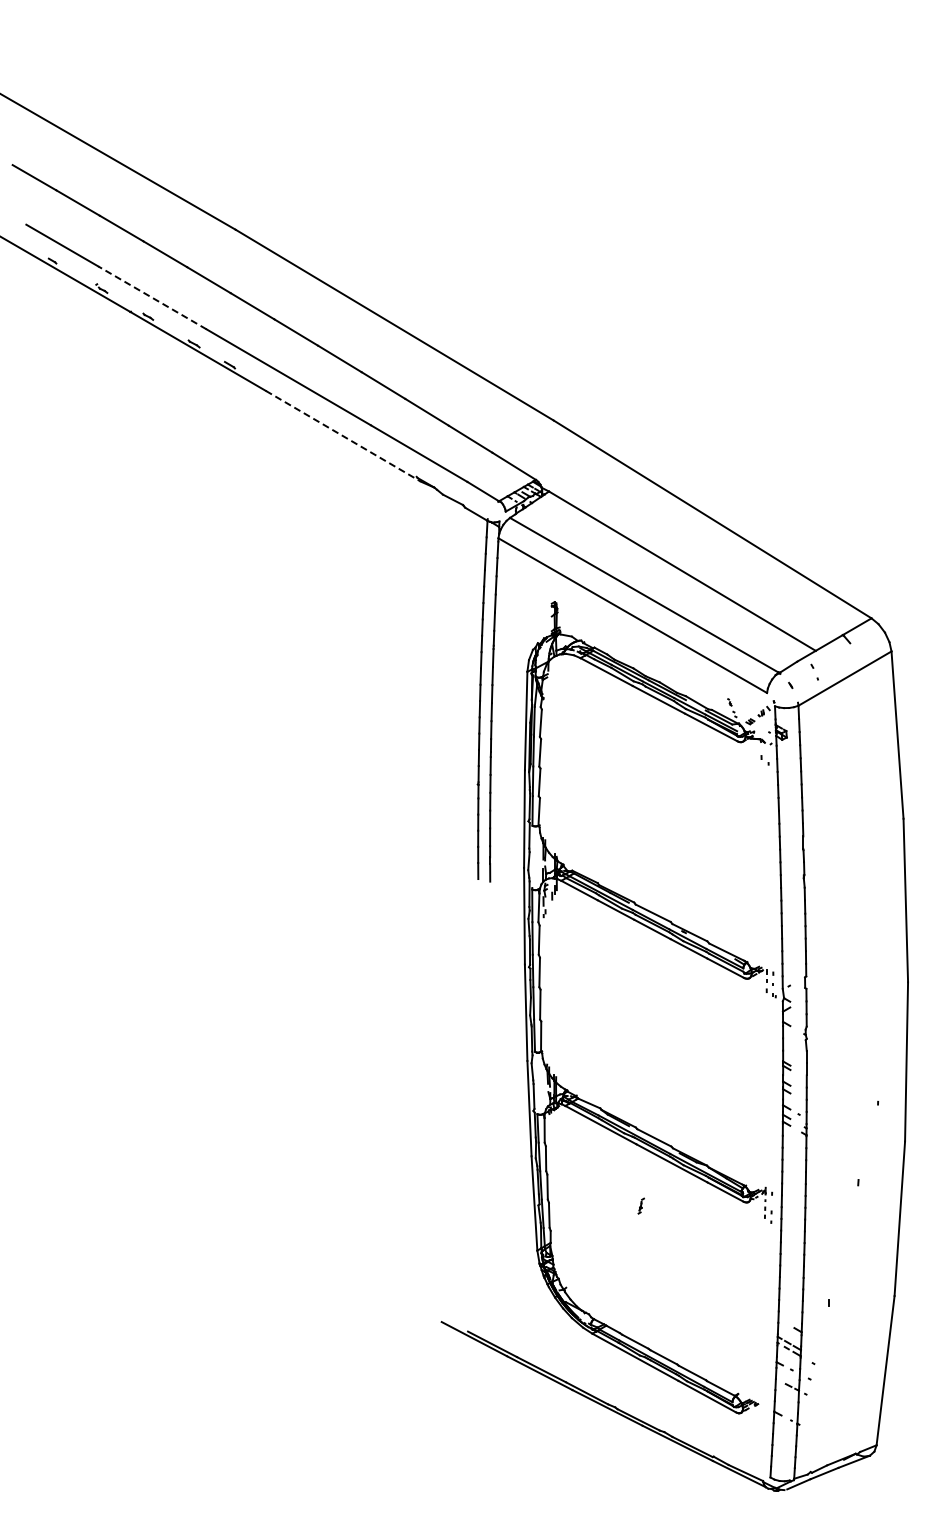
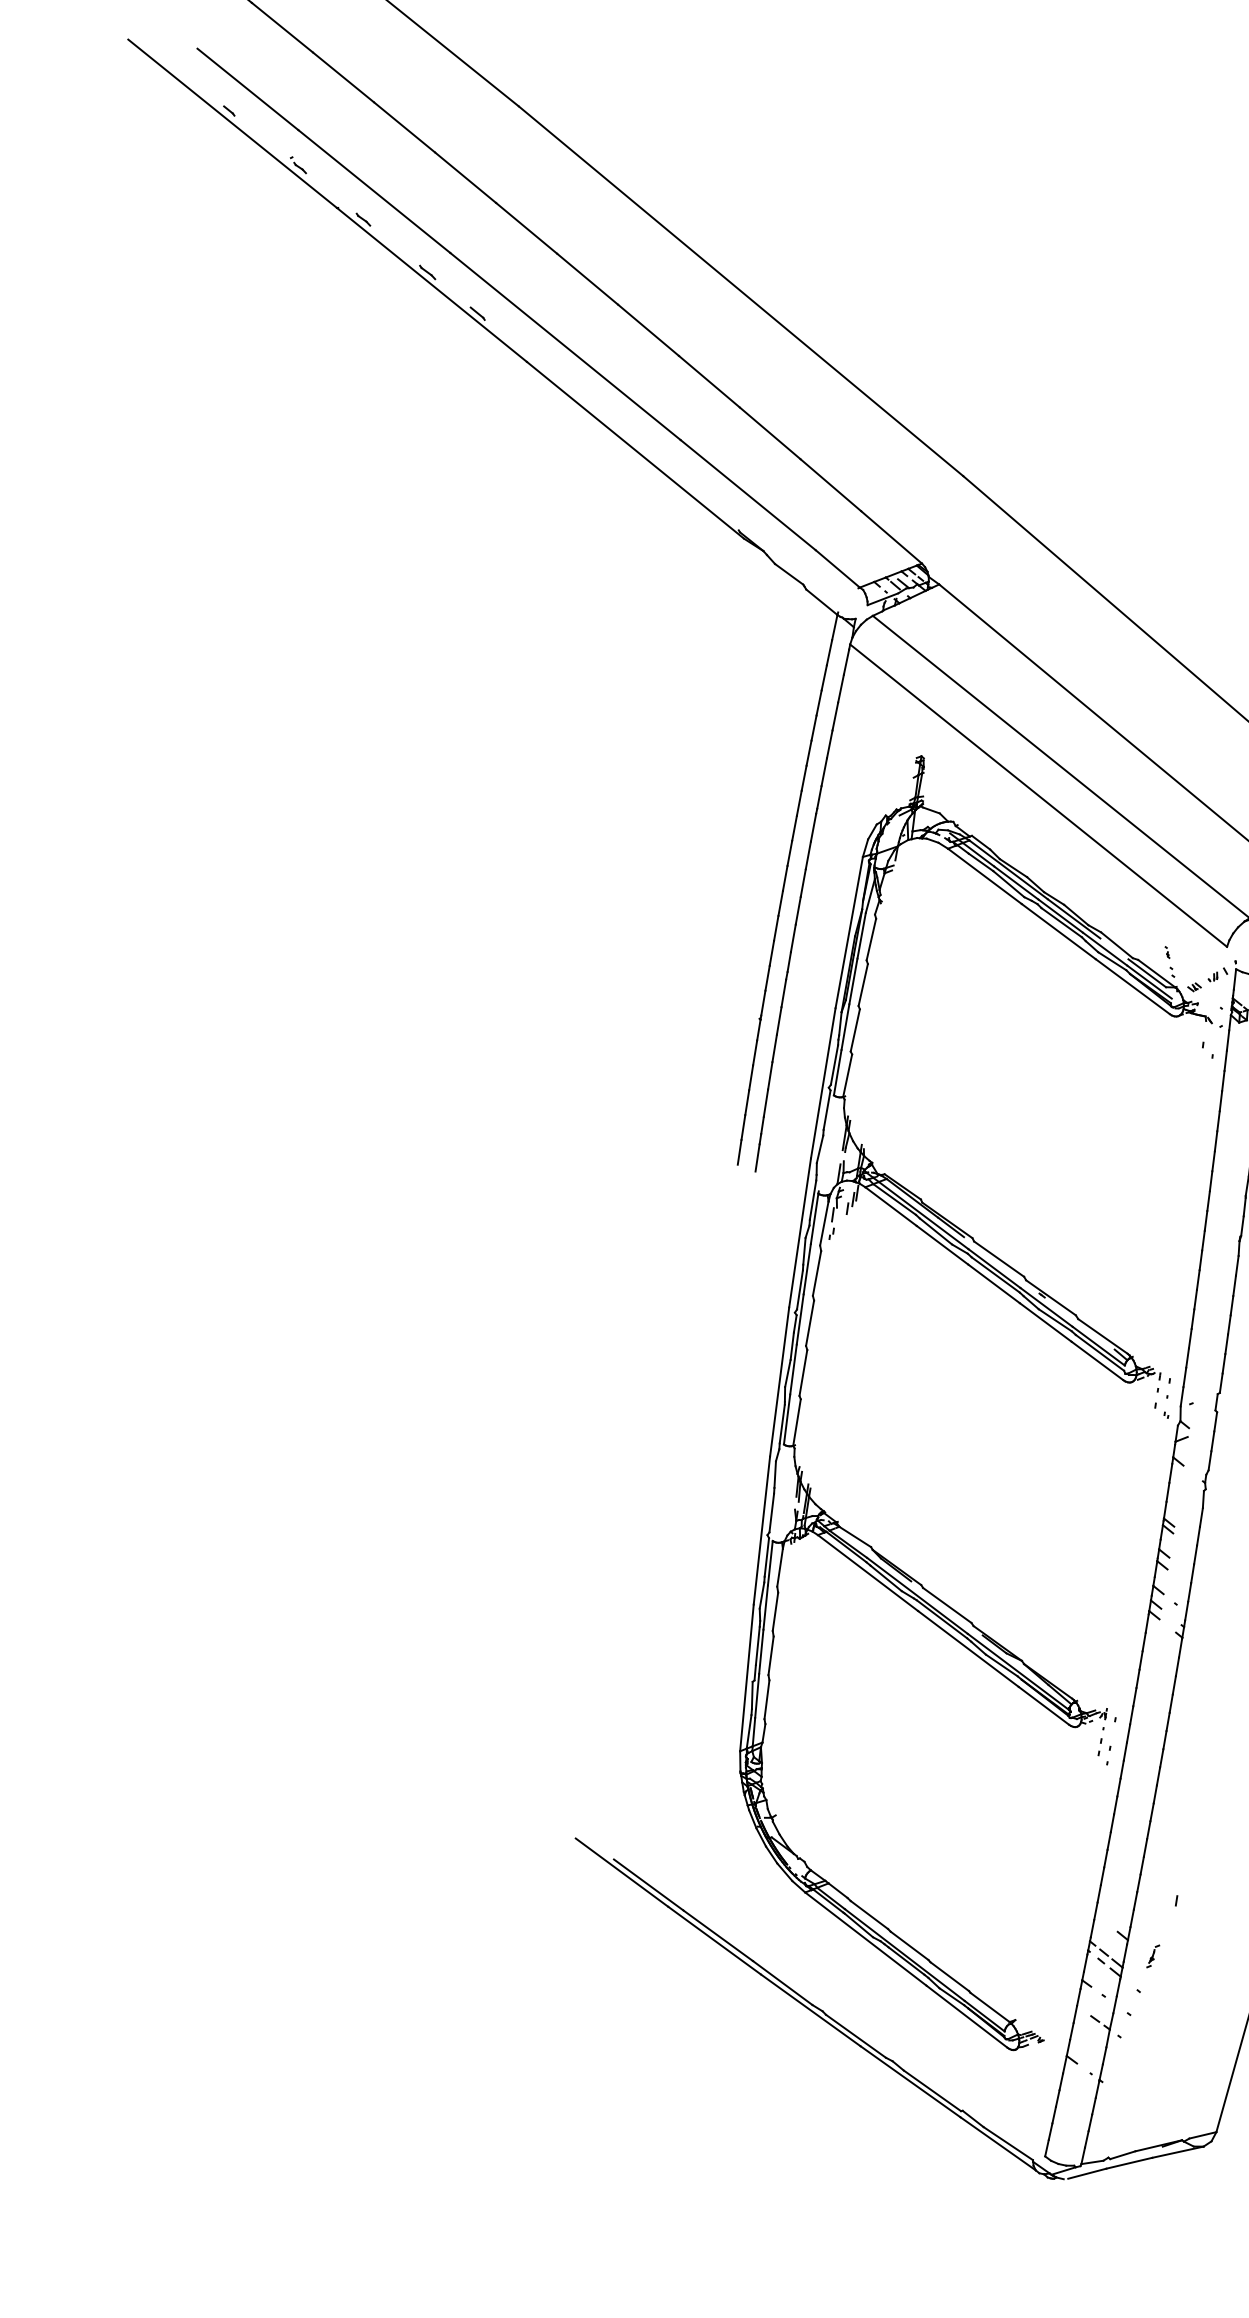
line: (152, 297) -> (374, 190), dashed -> solid
line: (343, 436) -> (635, 450), dashed -> solid
part: (640, 1205) -> (1152, 1955), moved

